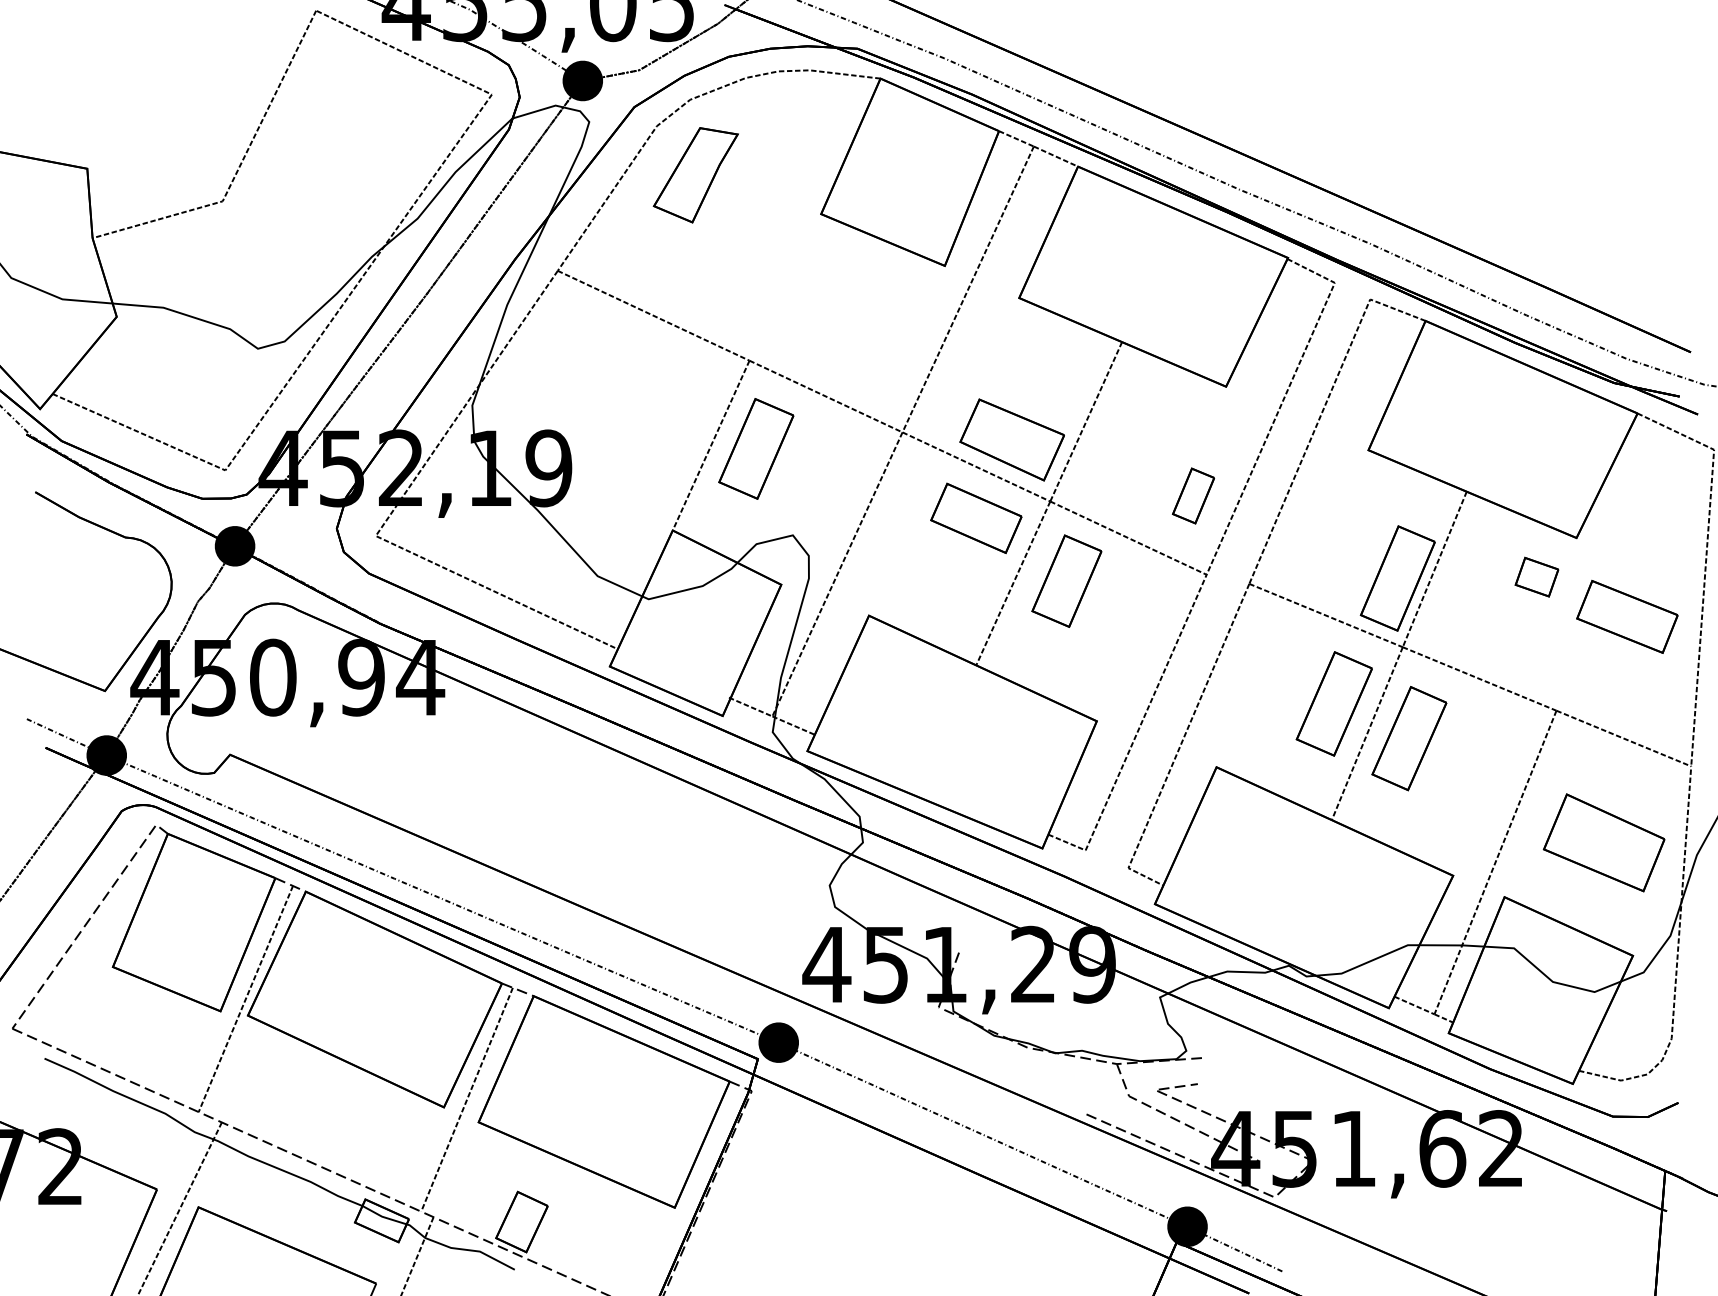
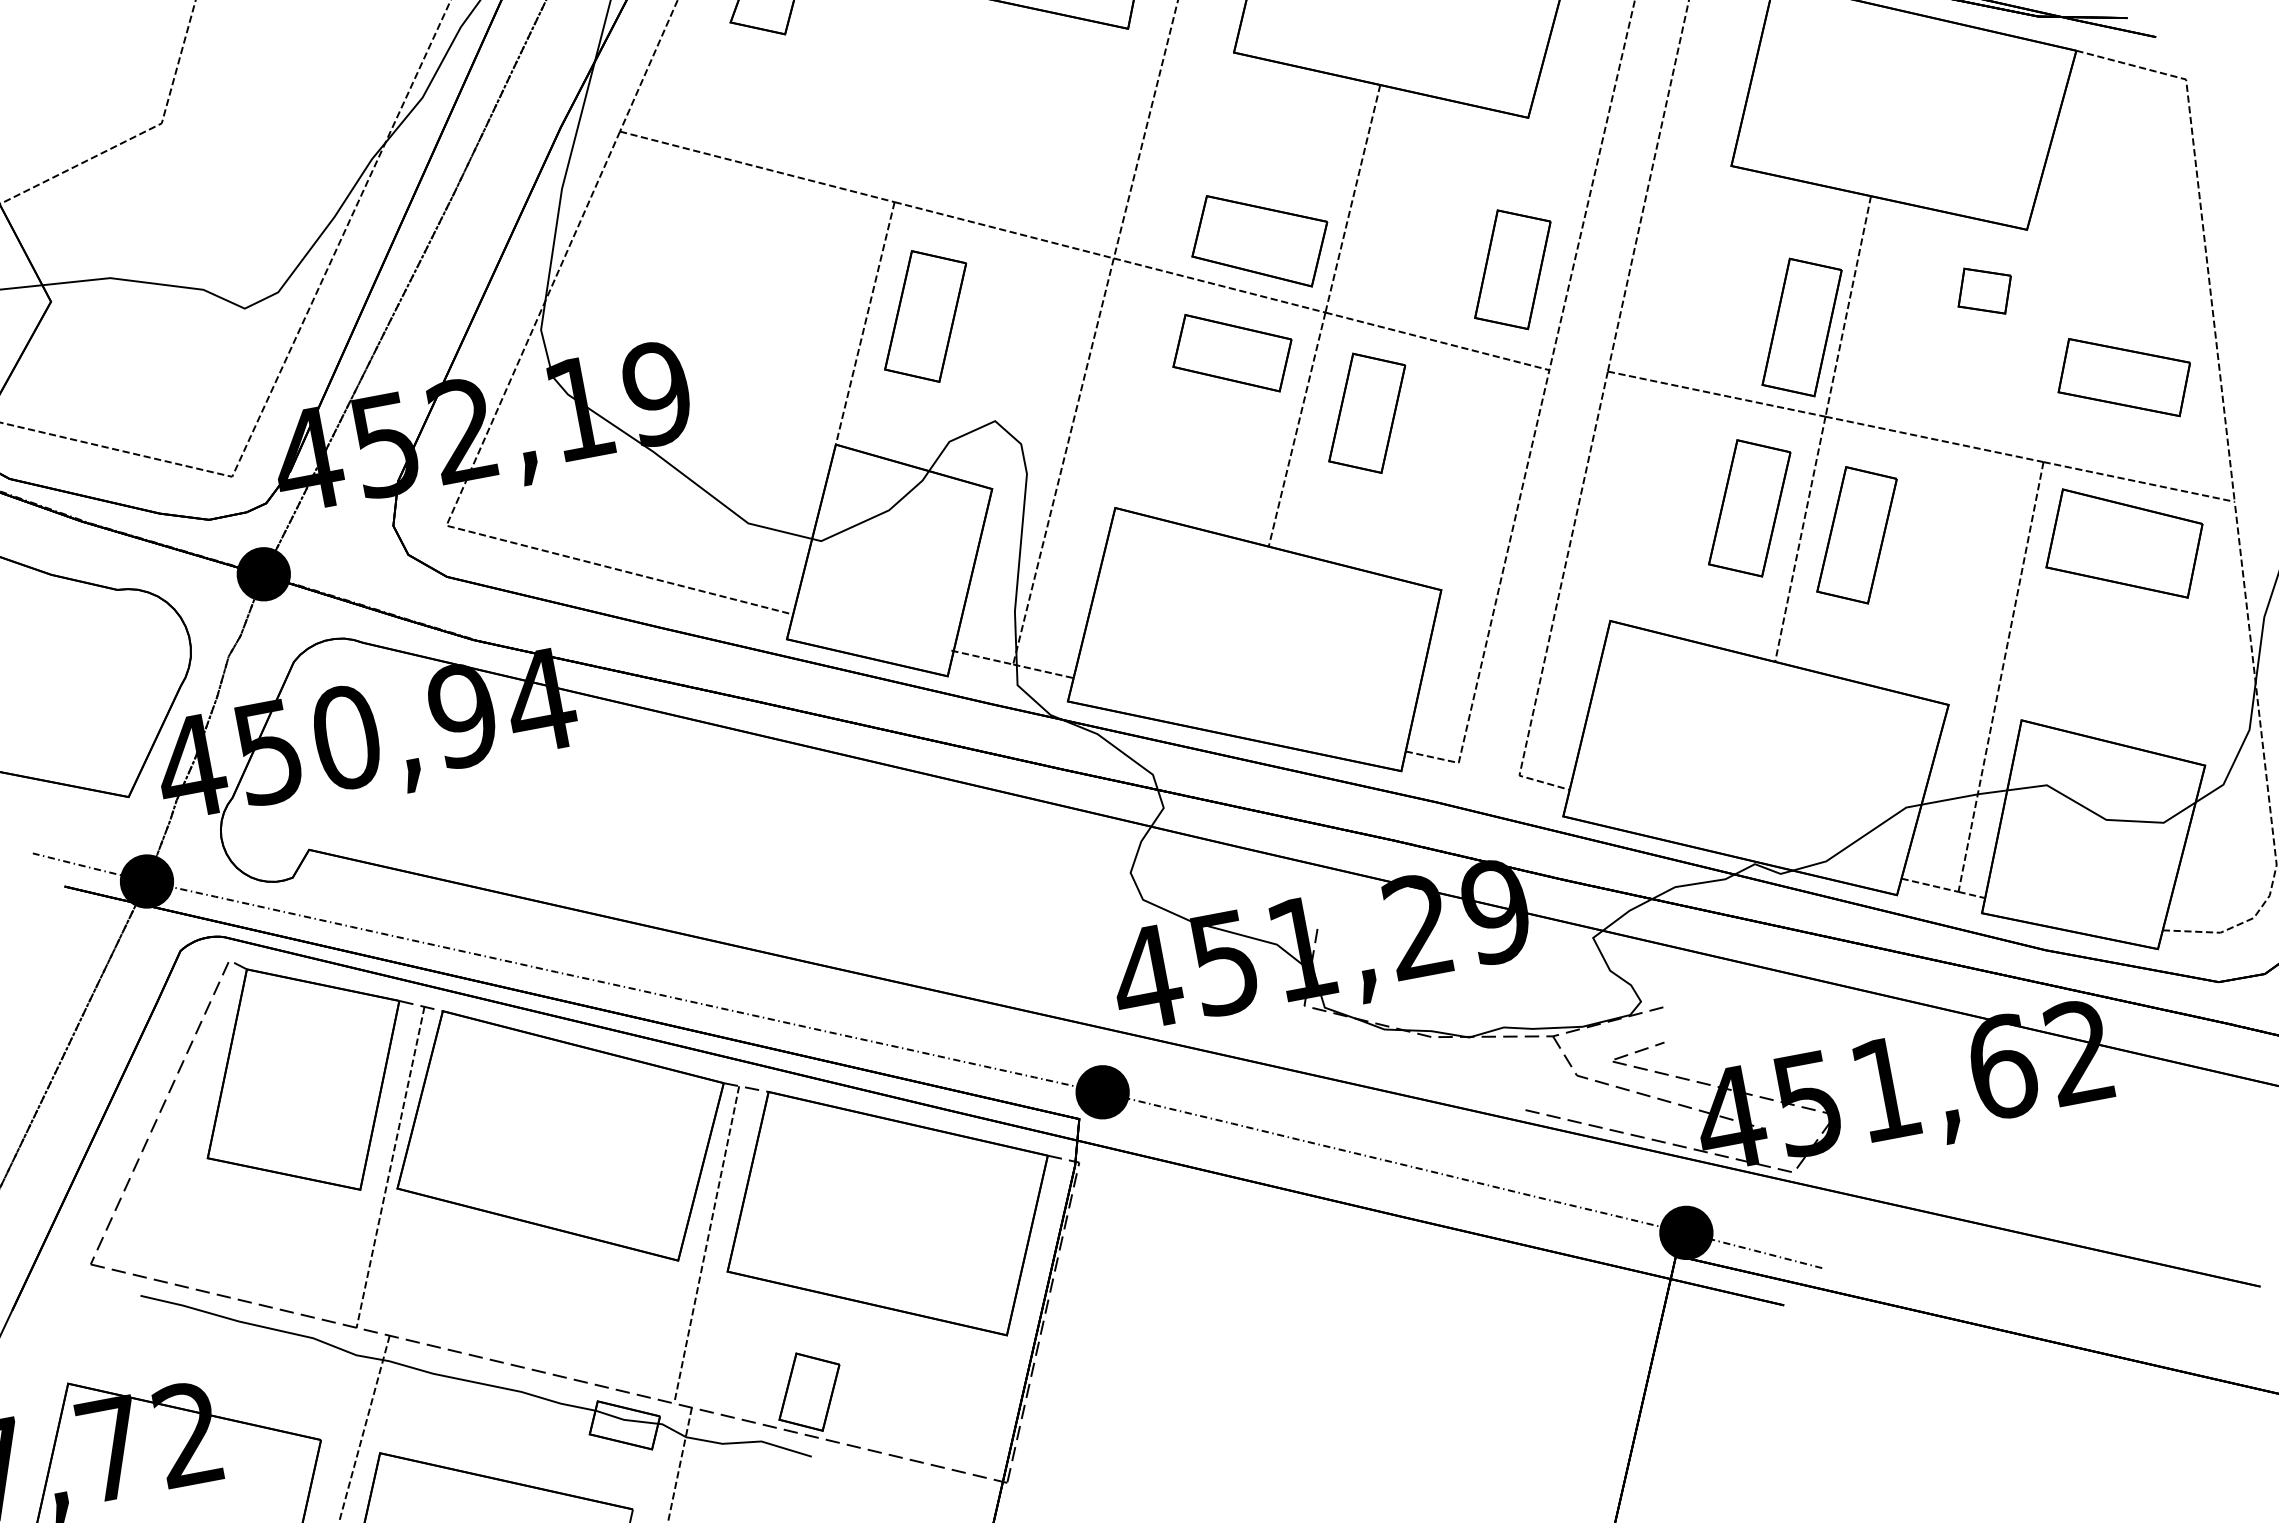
part: (1193, 495) -> (1512, 269), size x1.67
part: (1627, 616) -> (2124, 377), moved
part: (1603, 842) -> (2123, 543), moved

